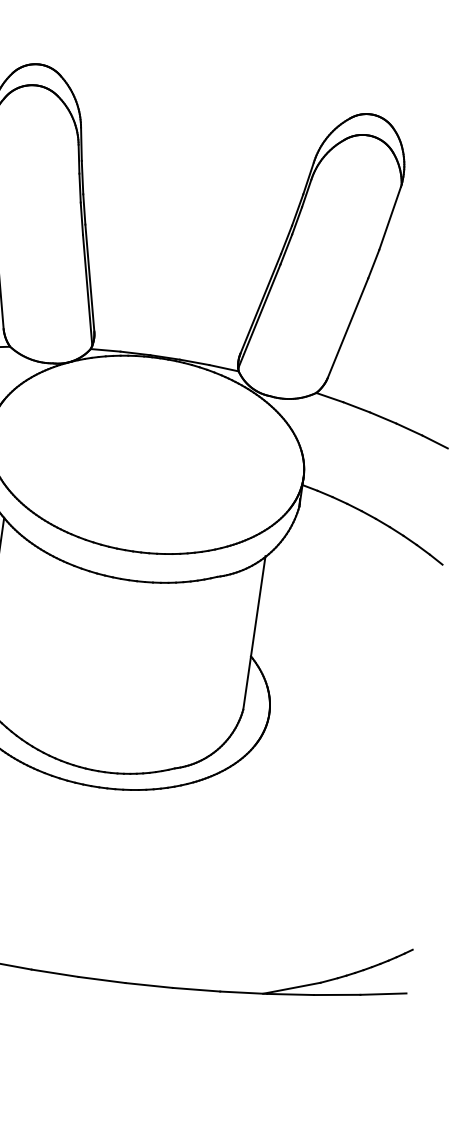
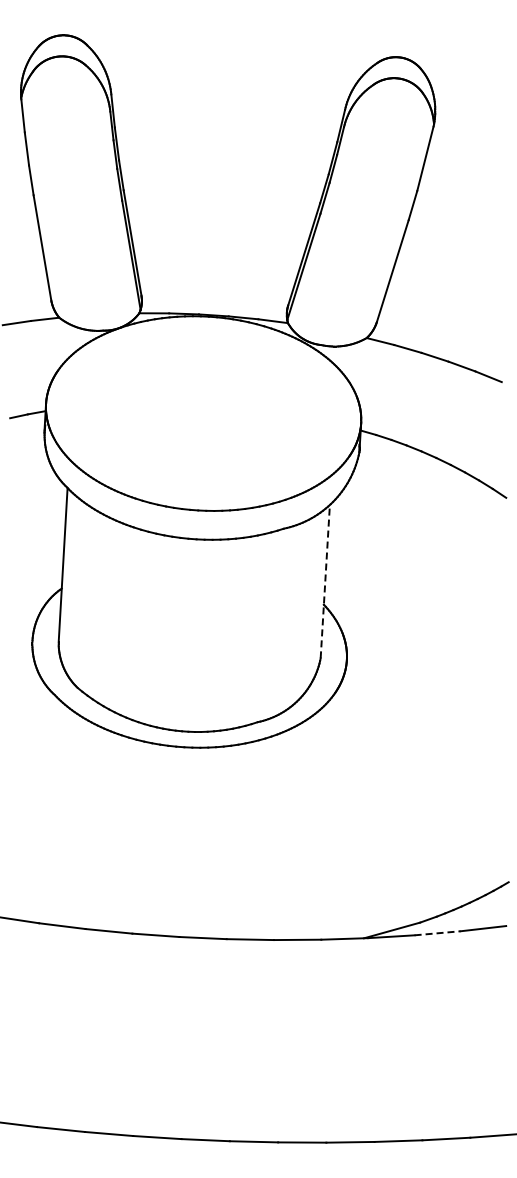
line: (254, 632) -> (325, 580), solid -> dashed
line: (338, 995) -> (438, 933), solid -> dashed

